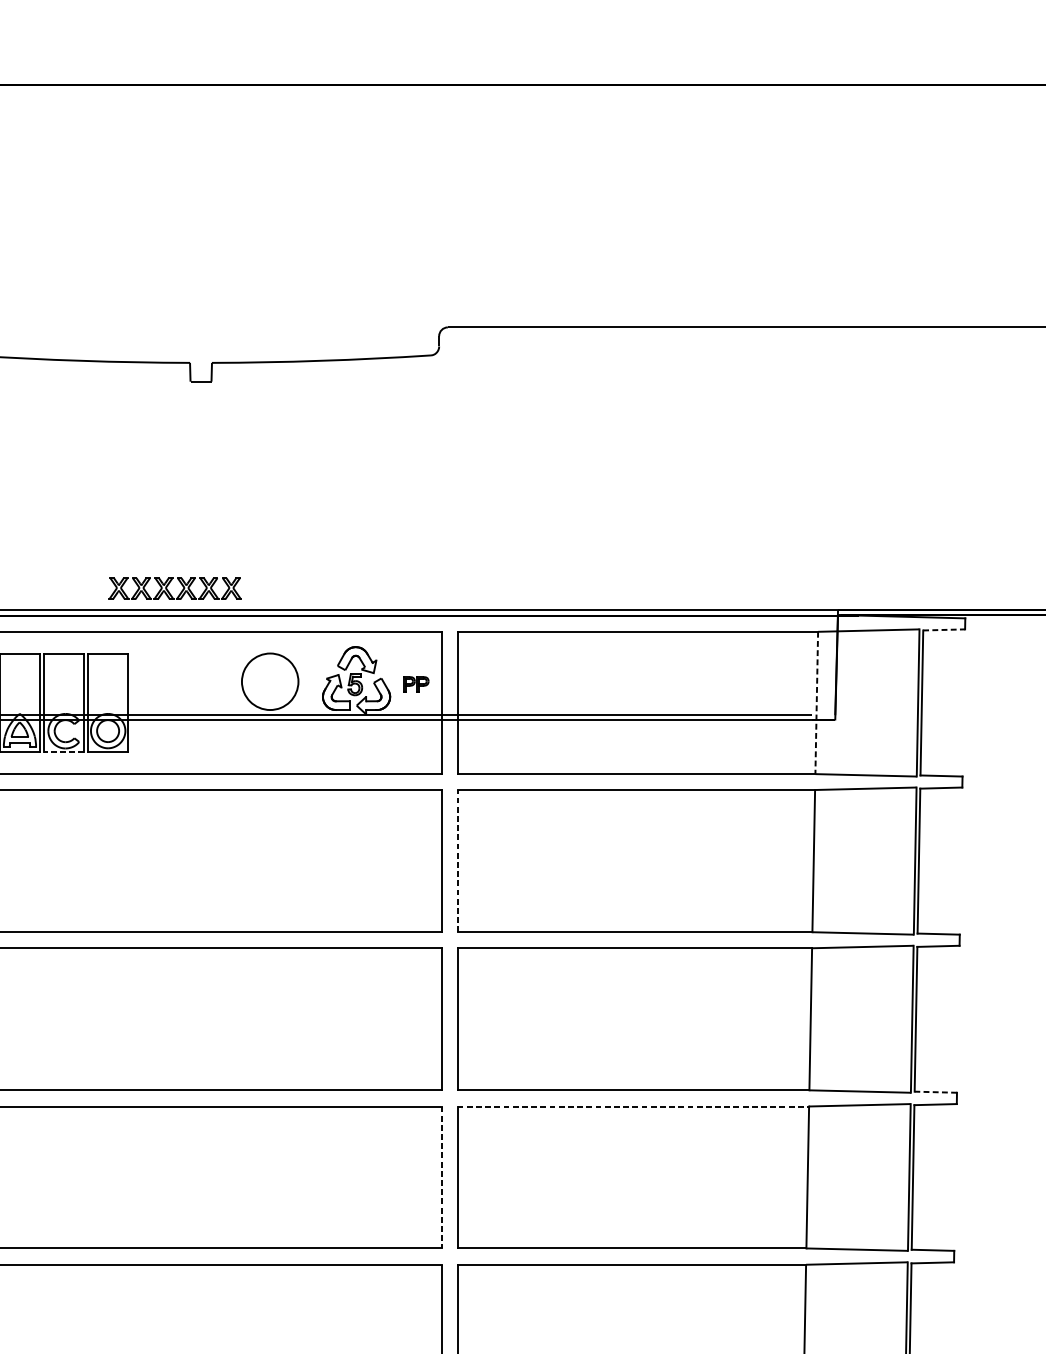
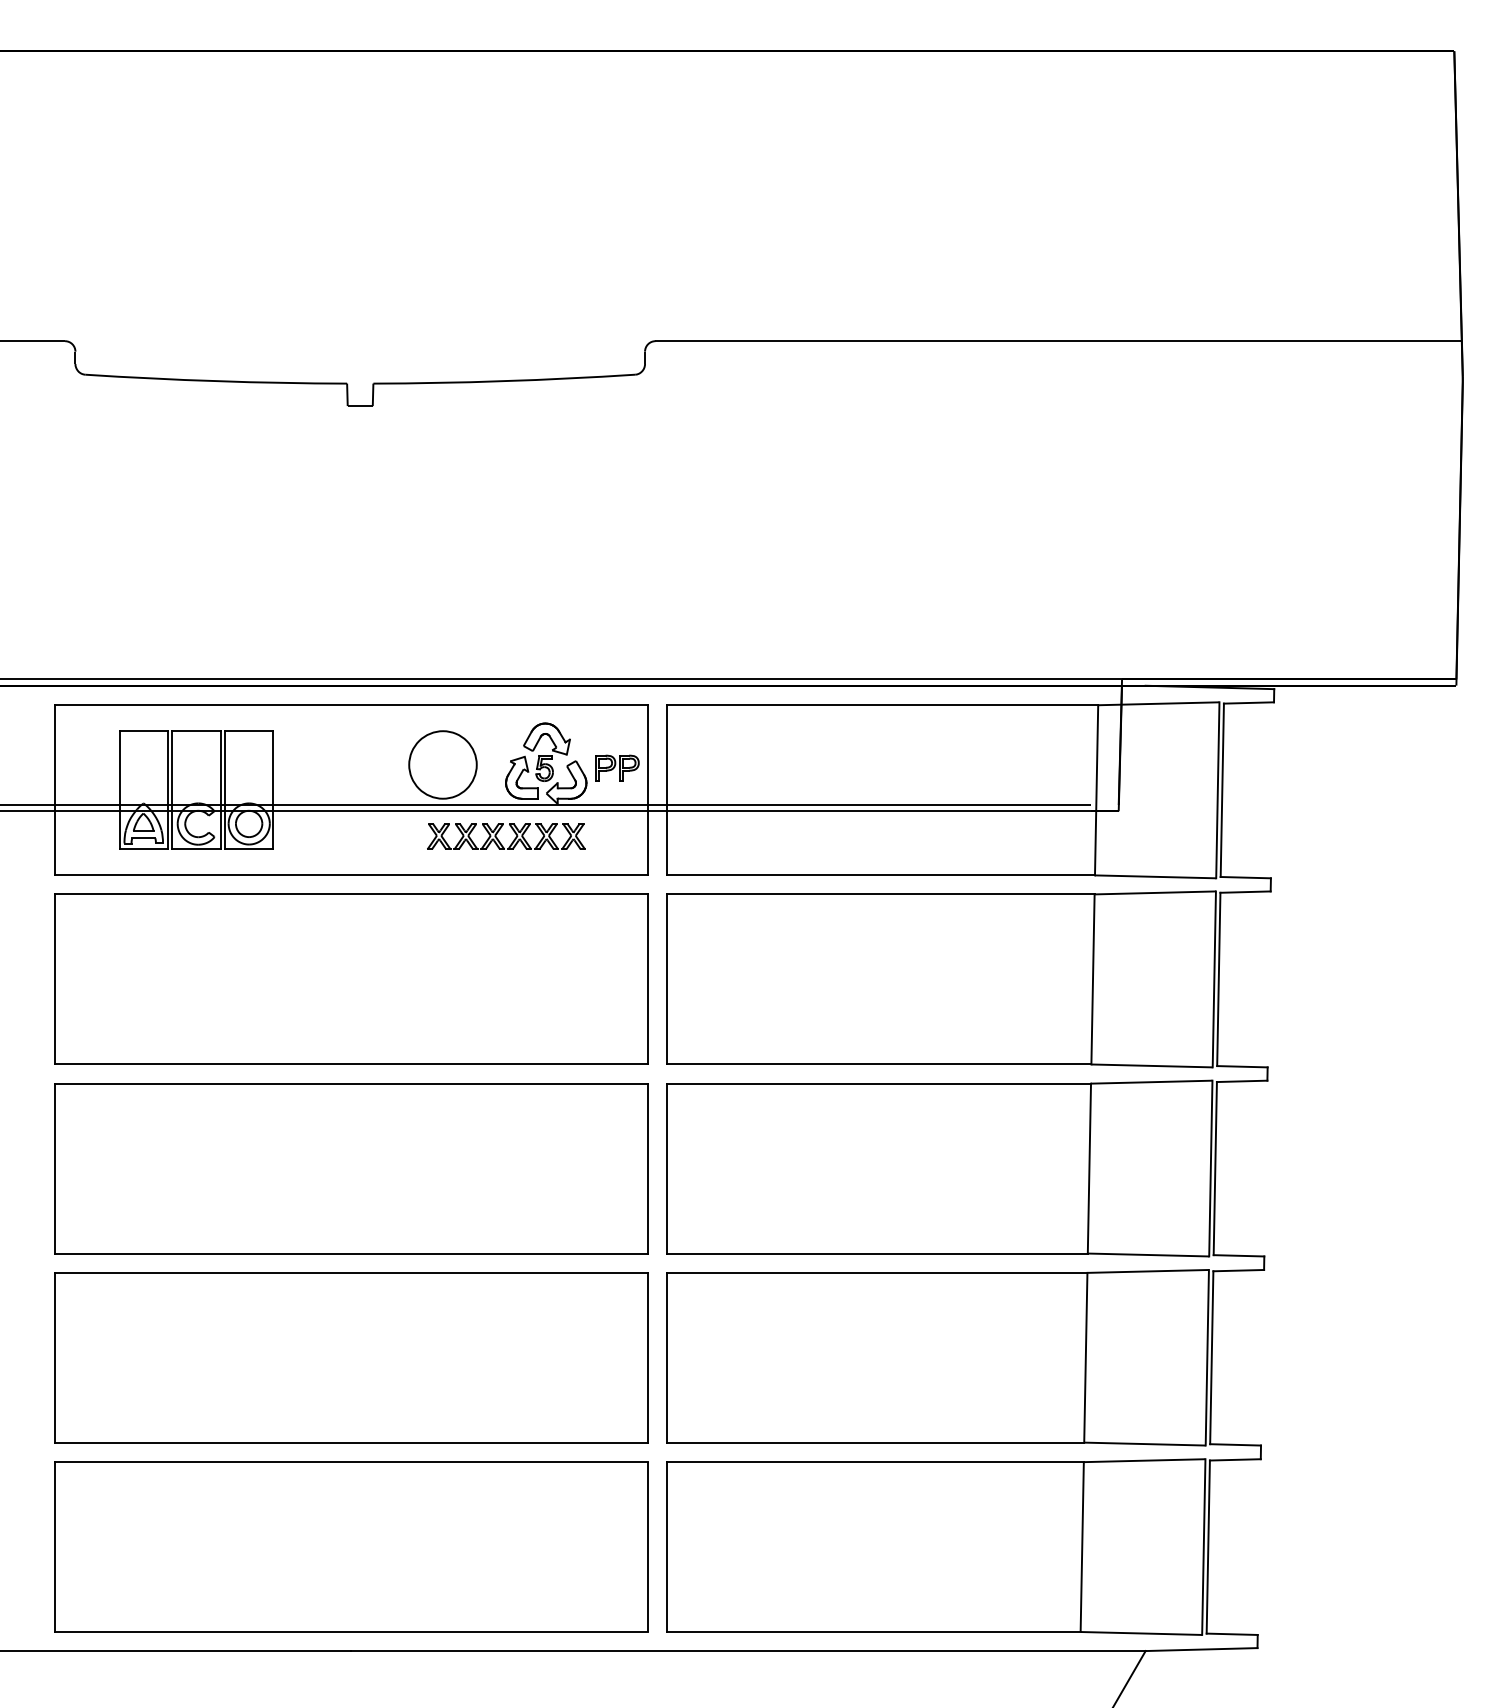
part: (181, 591) -> (513, 839), moved
line: (944, 629) -> (1249, 702), dashed -> solid
part: (416, 683) -> (617, 767), size x1.43
line: (816, 703) -> (1096, 790), dashed -> solid
line: (63, 752) -> (195, 849), dashed -> solid
line: (457, 860) -> (667, 978), dashed -> solid
line: (935, 1091) -> (1238, 1255), dashed -> solid
line: (633, 1106) -> (877, 1272), dashed -> solid
line: (442, 1177) -> (648, 1357), dashed -> solid

